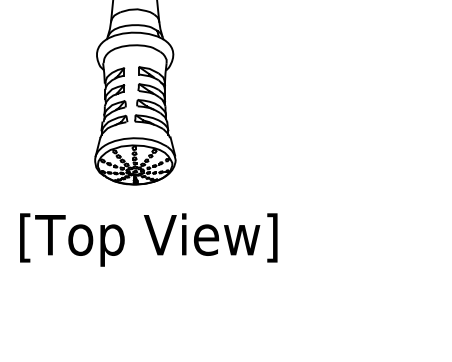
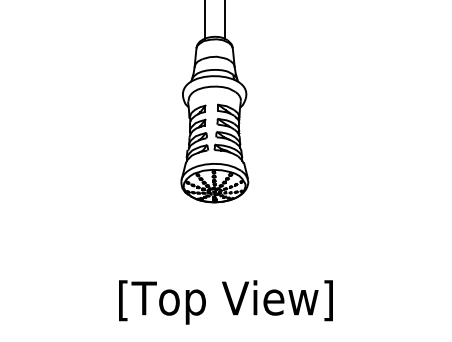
text: (148, 240) -> (225, 302), moved

